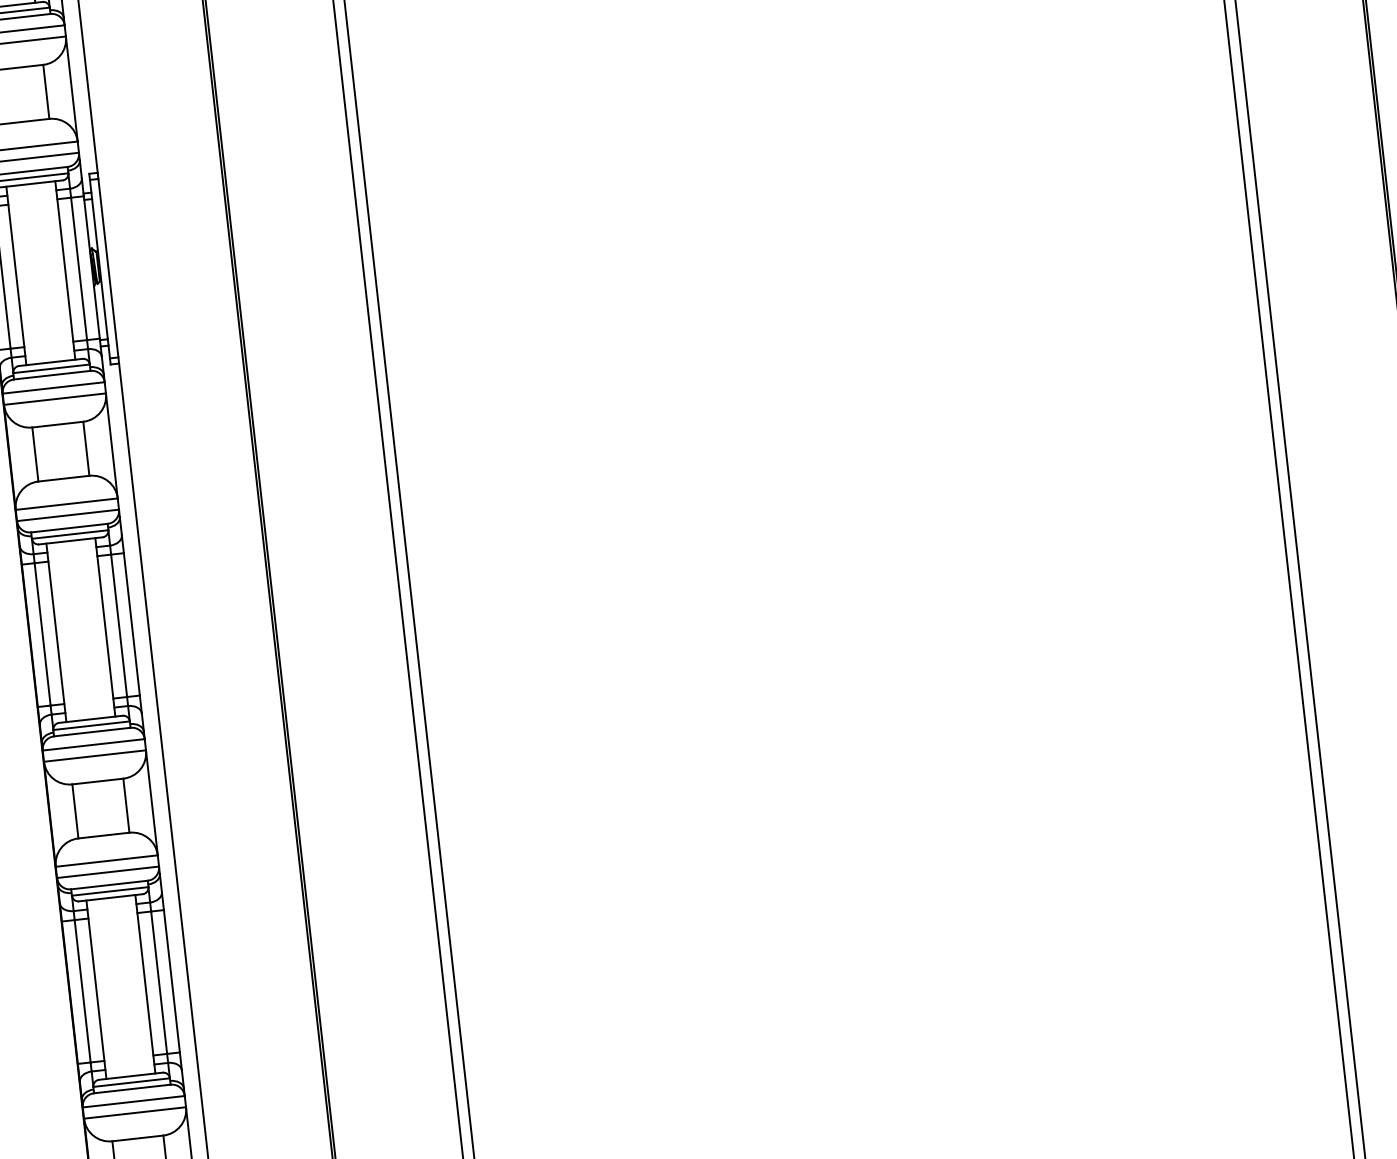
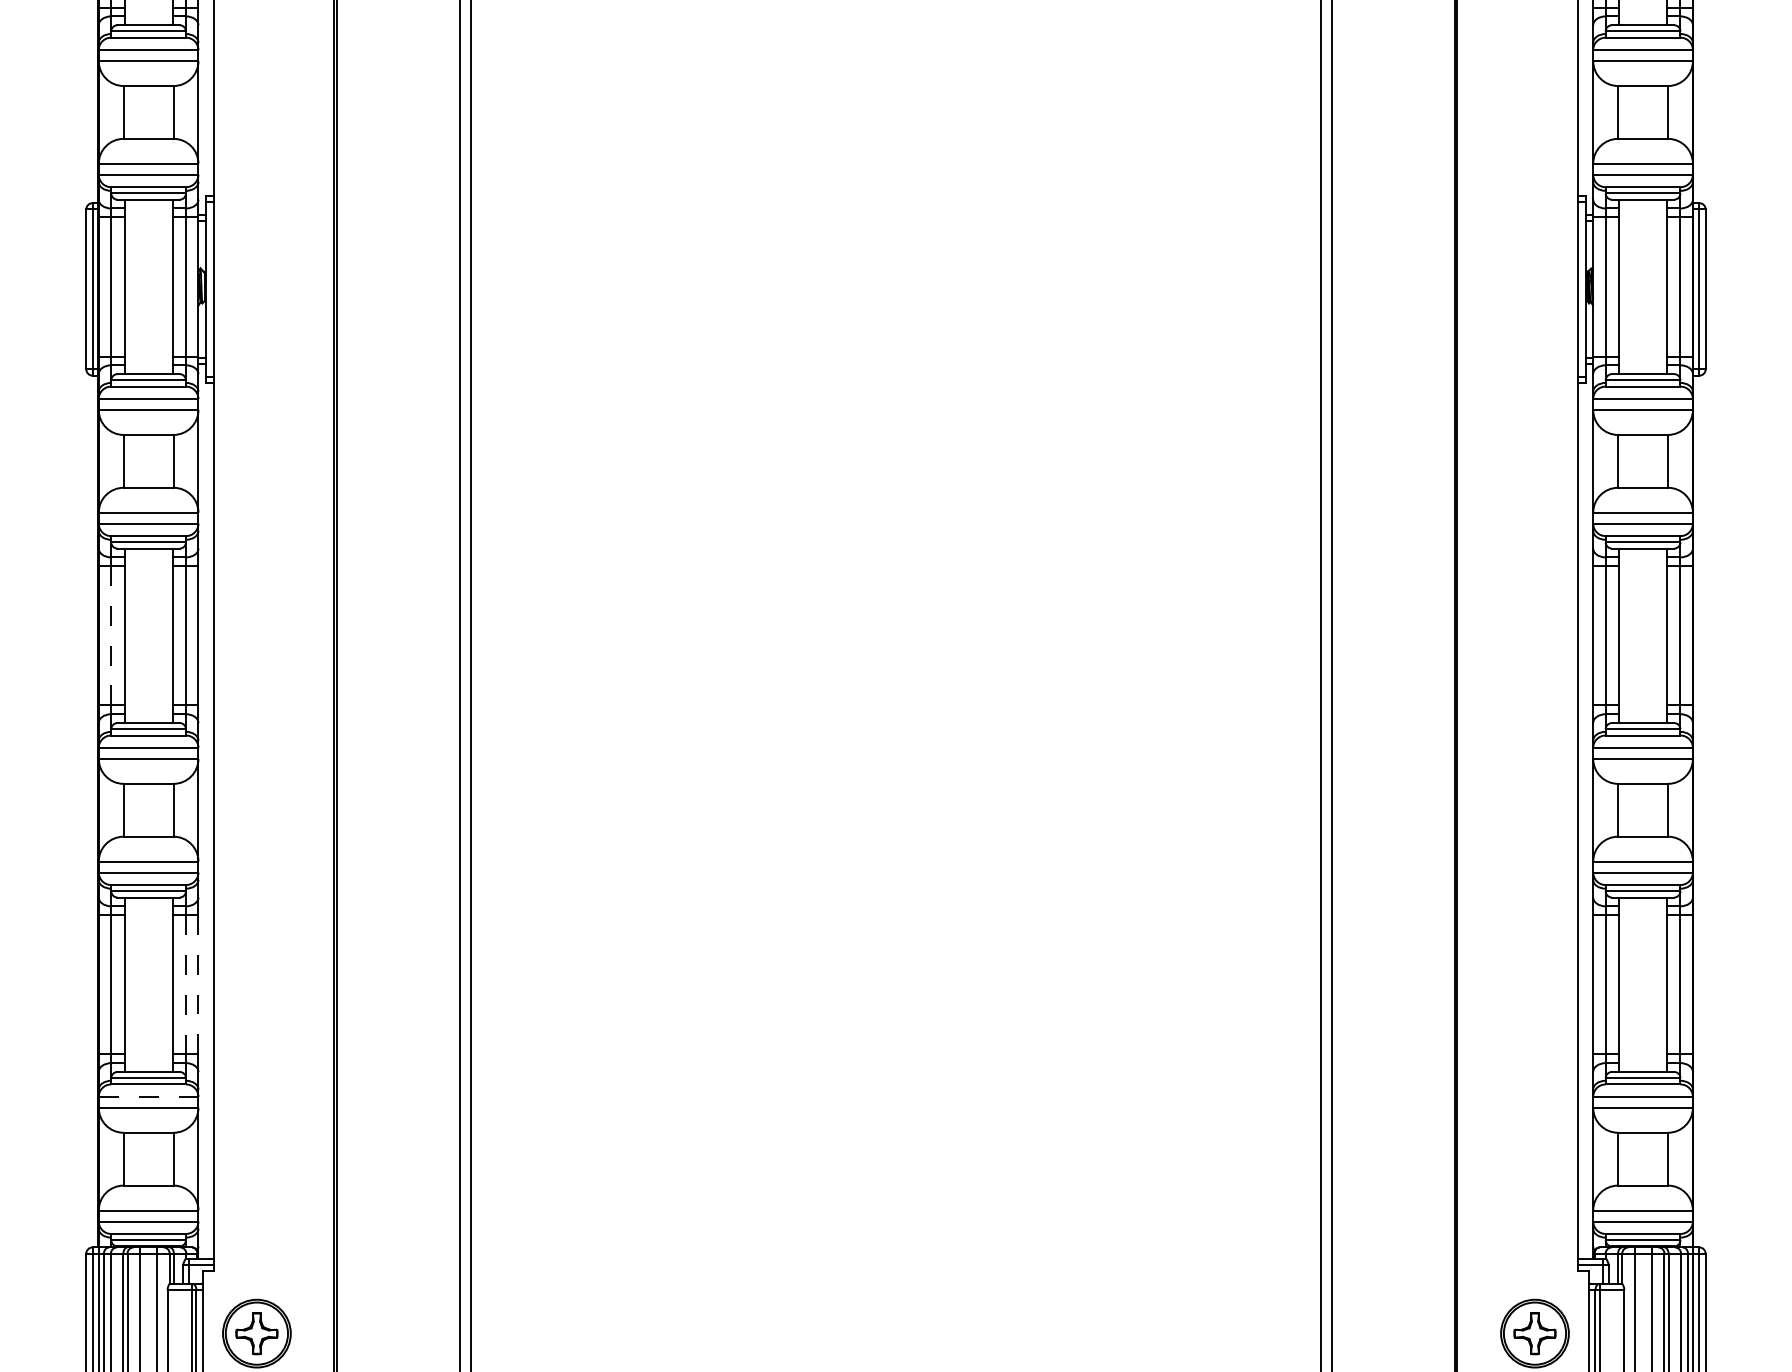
line: (42, 634) -> (111, 635), solid -> dashed
line: (171, 981) -> (198, 984), solid -> dashed
line: (159, 982) -> (186, 984), solid -> dashed
line: (133, 1101) -> (148, 1096), solid -> dashed

